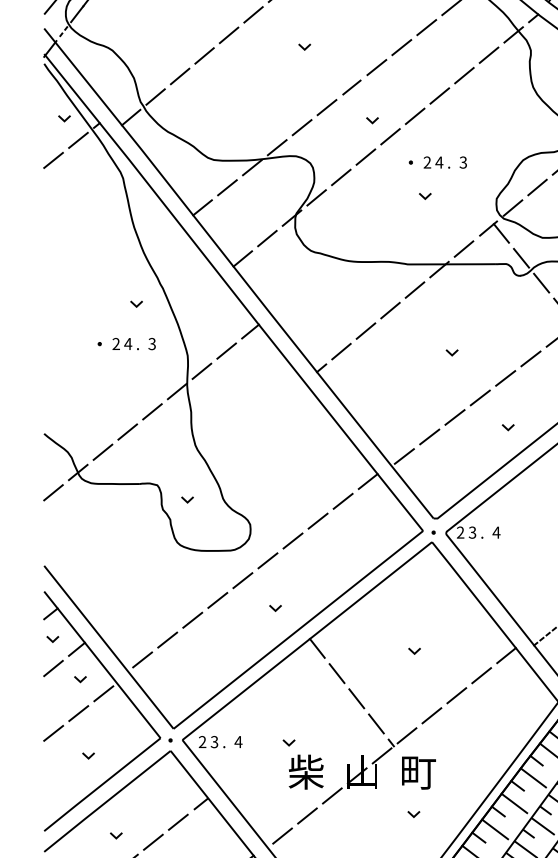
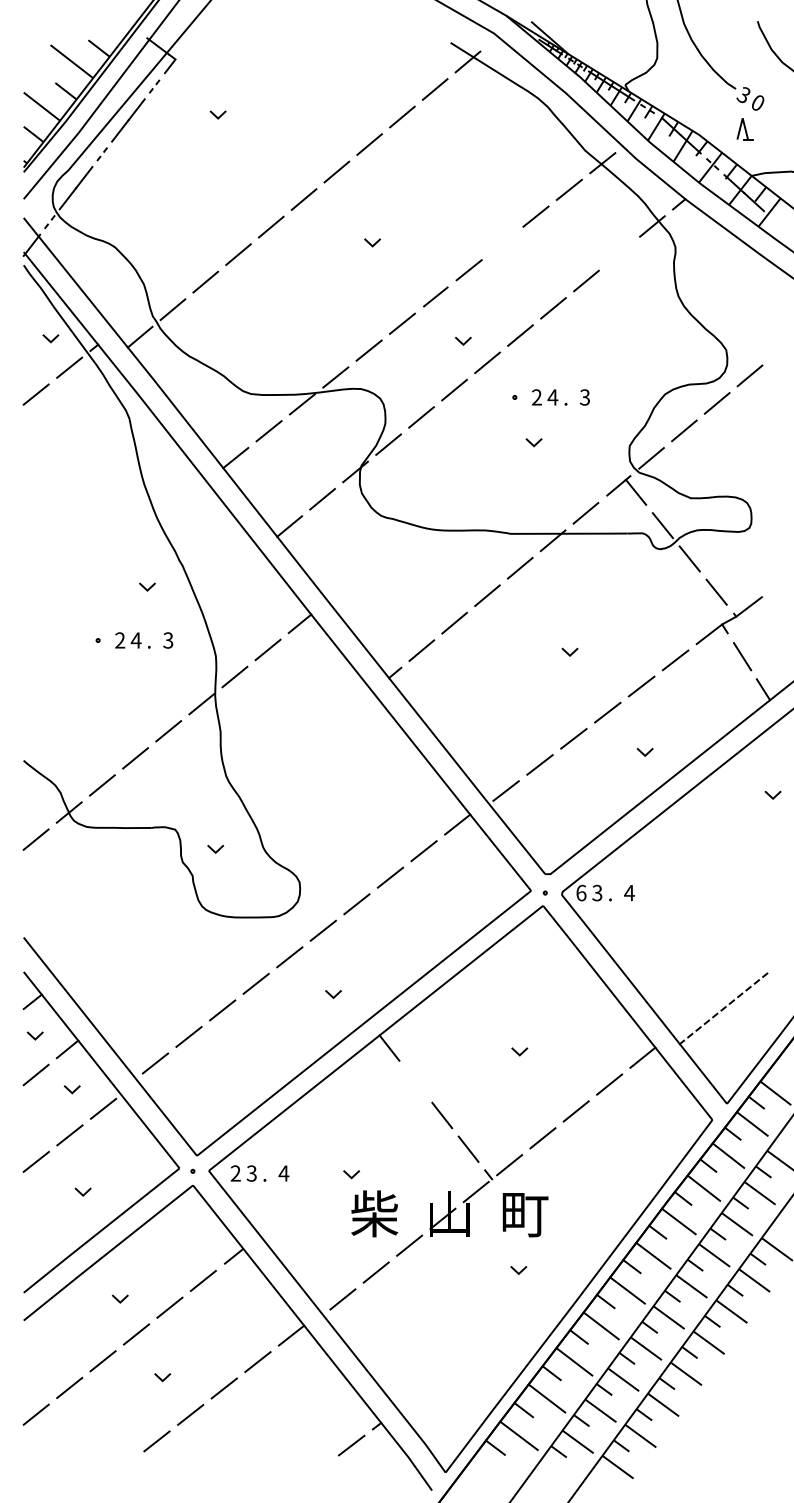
line: (401, 47) -> (502, 243), removed
line: (489, 55) -> (619, 253), removed
text: (460, 532) -> (581, 892), 2 -> 6
line: (336, 673) -> (415, 1081), removed

